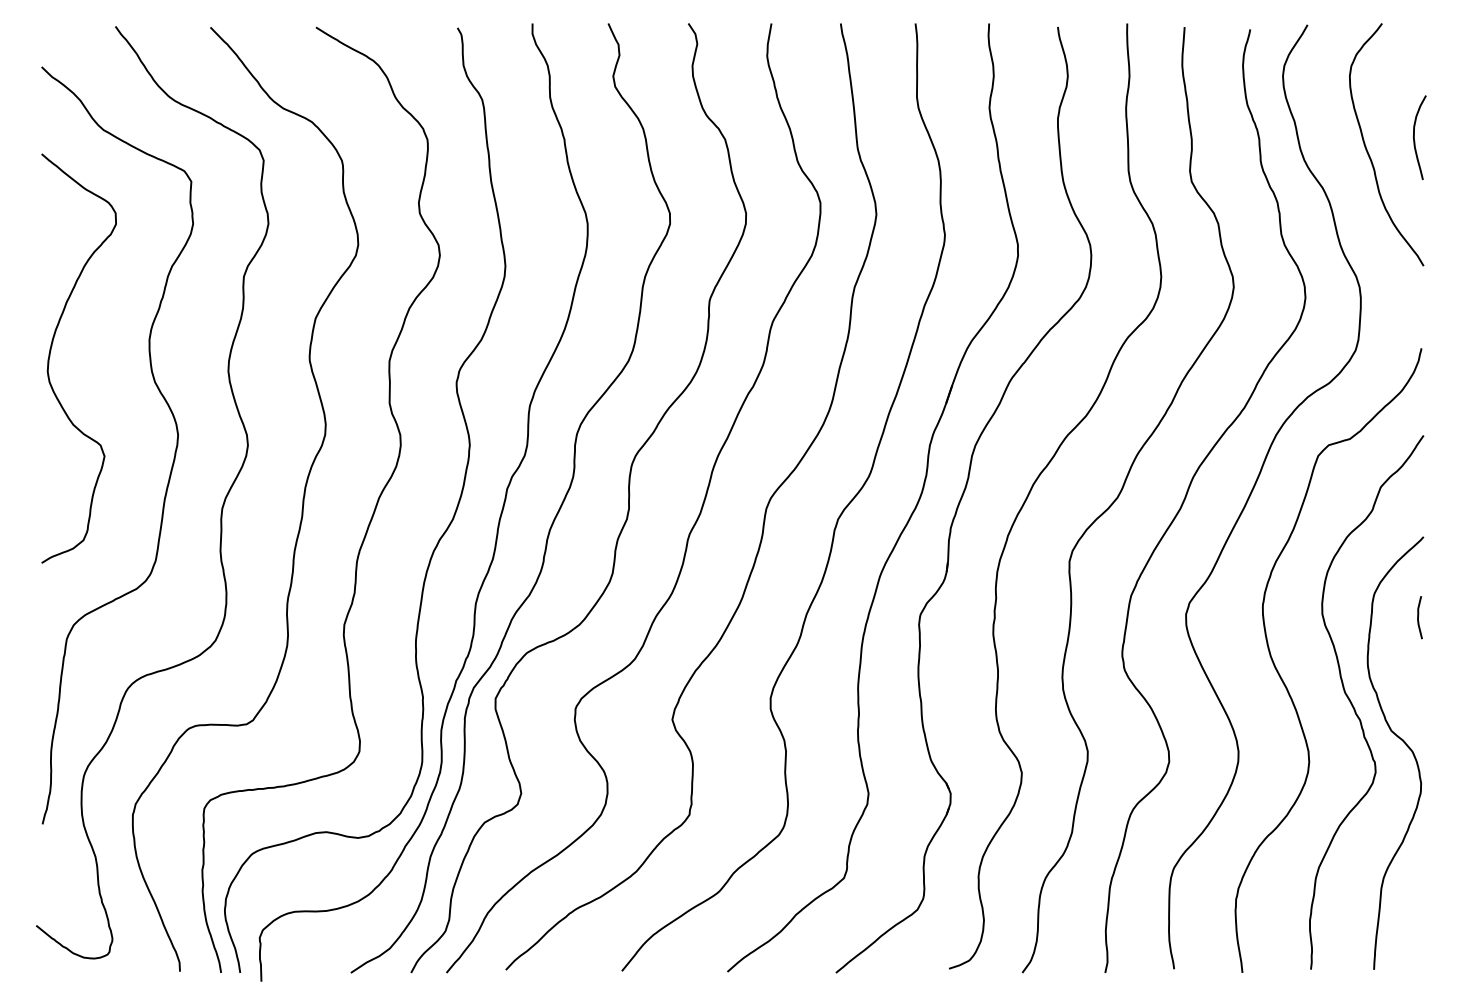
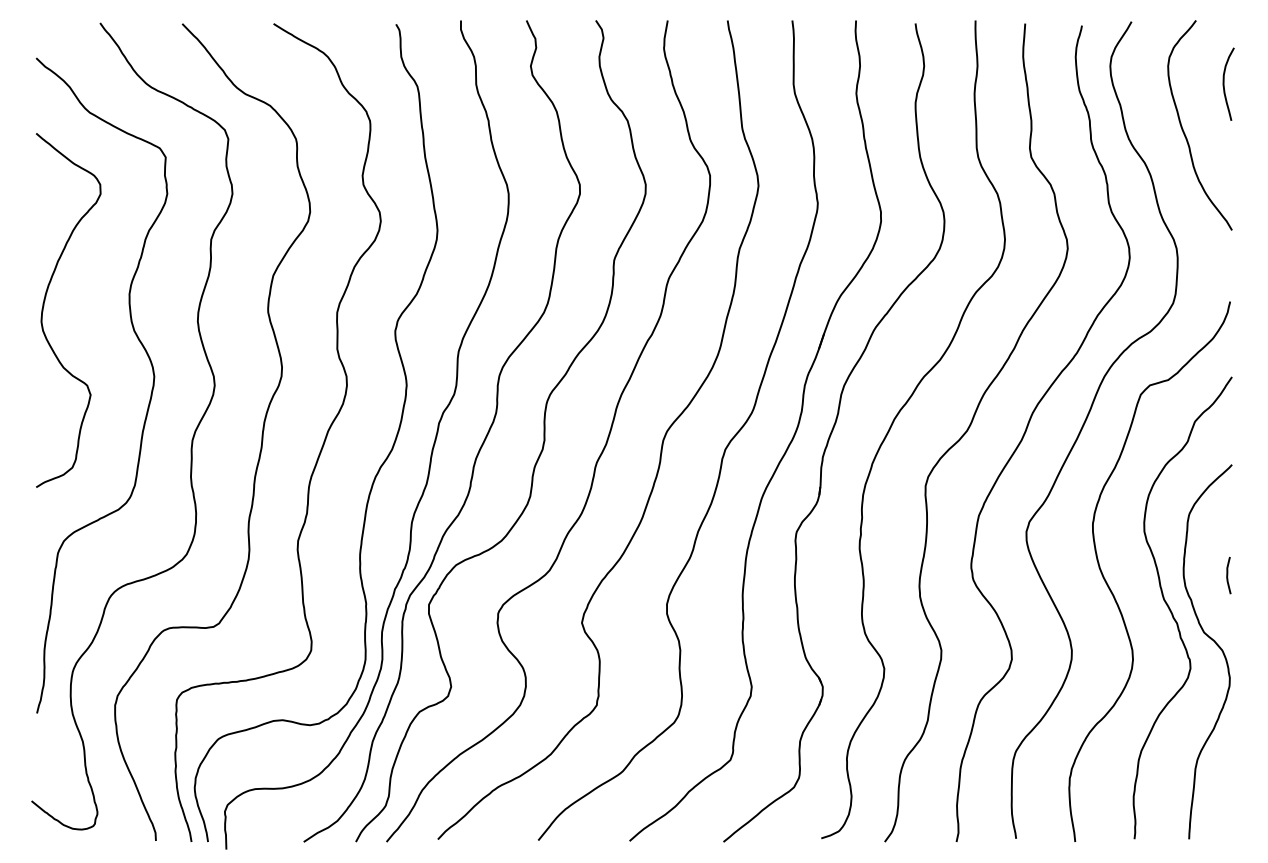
curve: (1414, 136) -> (1224, 83), moved
curve: (1419, 617) -> (1228, 575), moved

